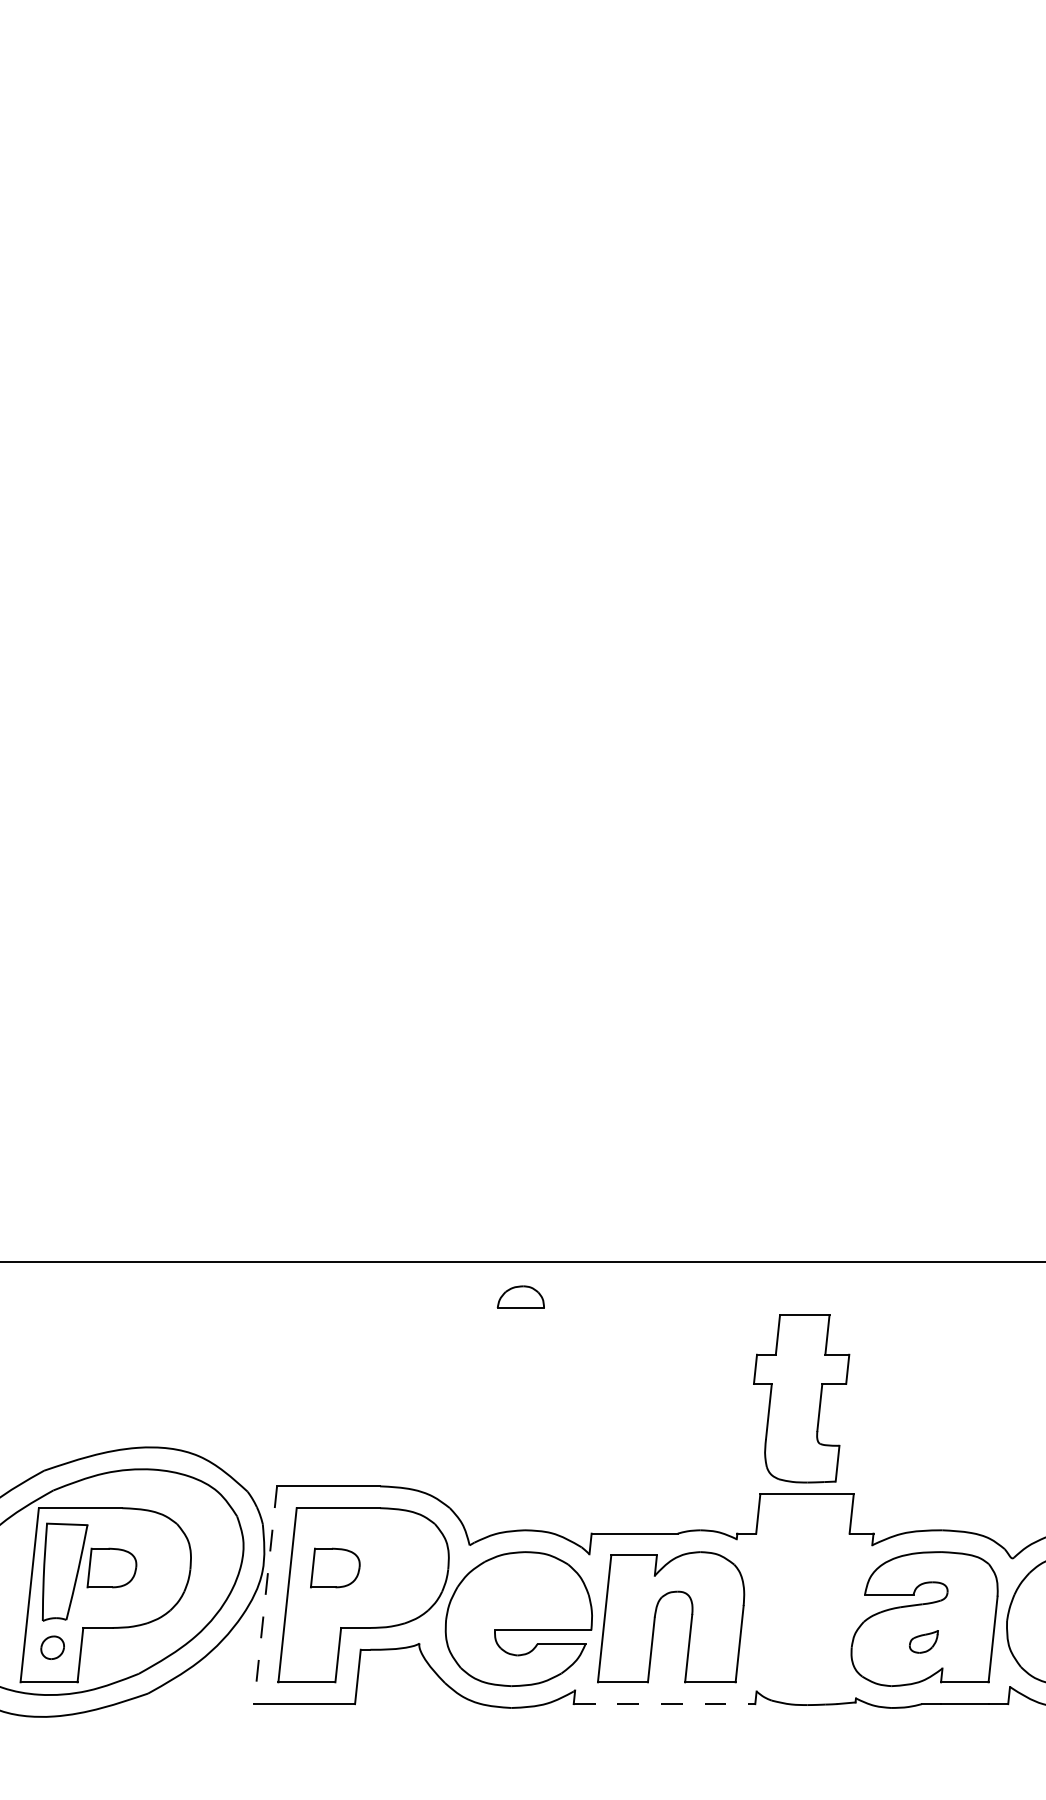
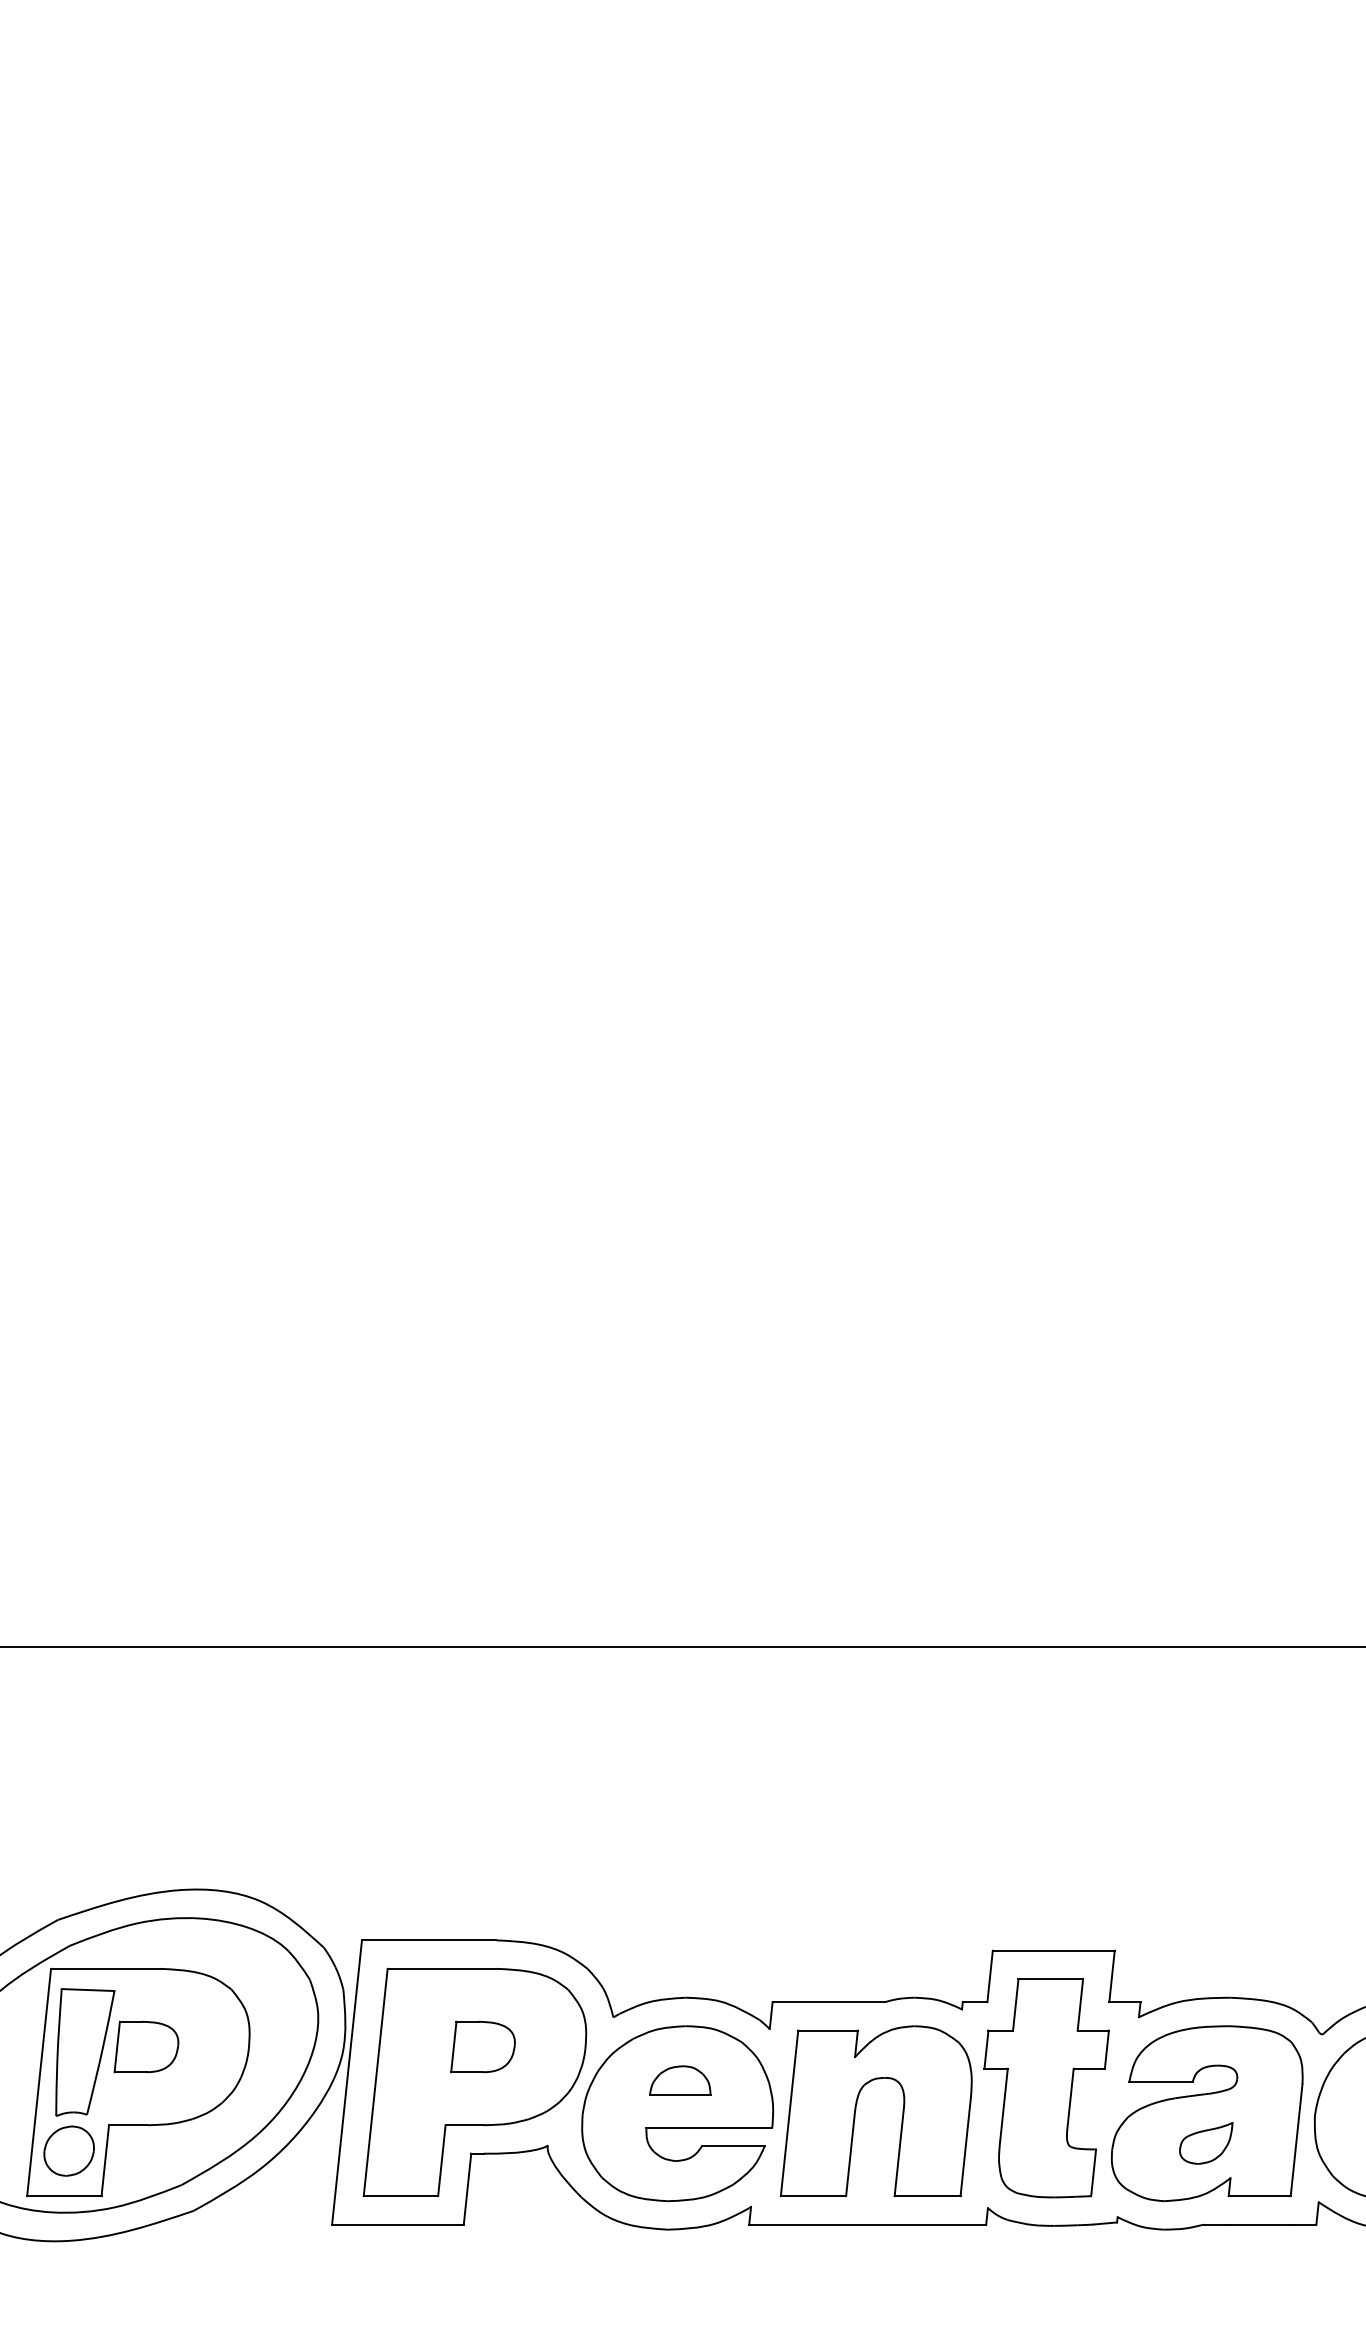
part: (521, 1297) -> (680, 2080), moved
part: (801, 1399) -> (1046, 2088), moved
part: (334, 1567) -> (482, 2046), moved
line: (265, 1595) -> (347, 2082), dashed -> solid
part: (924, 1641) -> (1206, 2143), size x1.43
part: (52, 1647) -> (68, 2150), size x1.67
line: (665, 1704) -> (868, 2224), dashed -> solid

